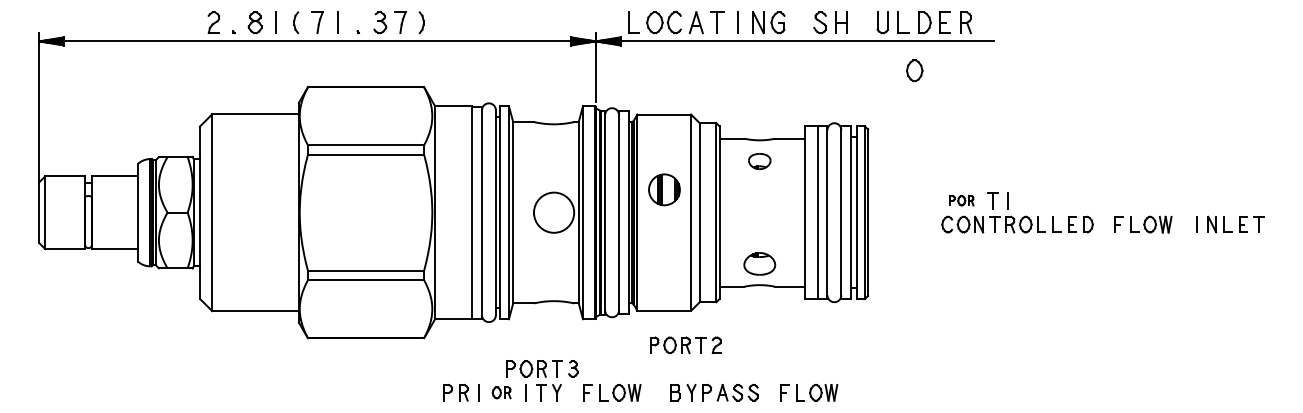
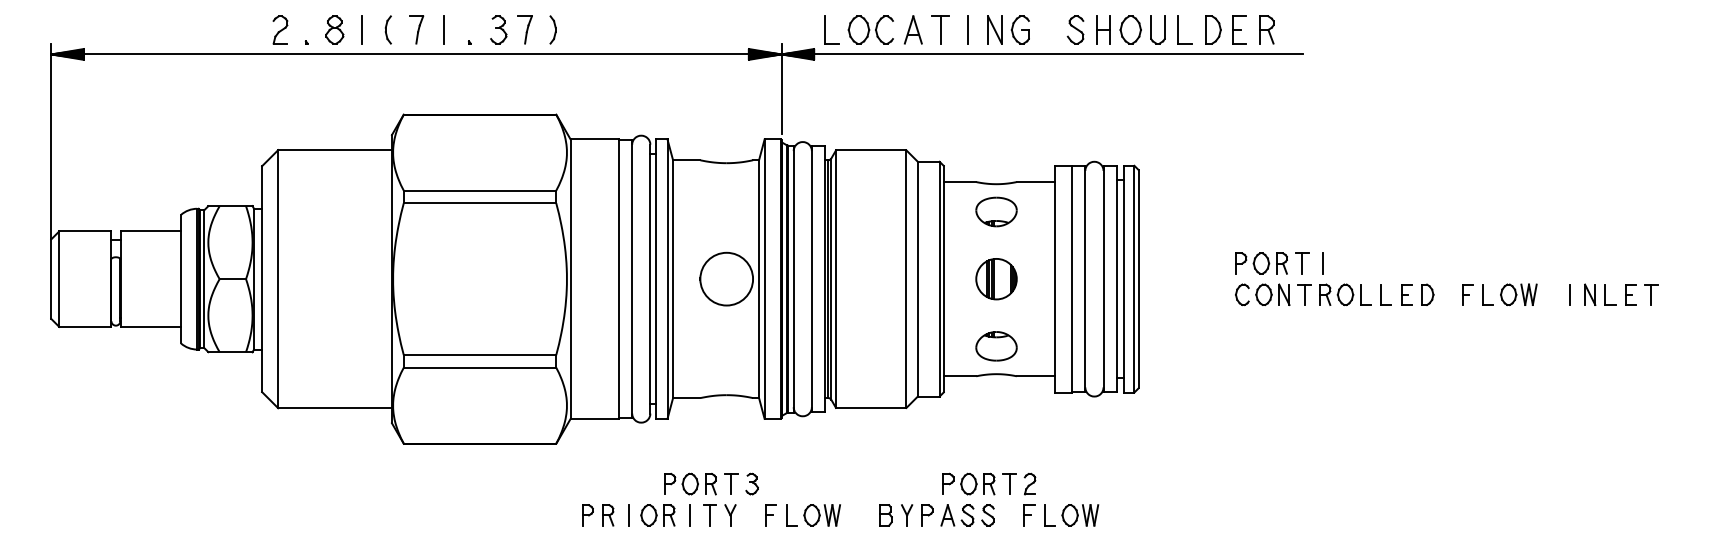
part: (914, 70) -> (1130, 29), moved
part: (759, 161) -> (996, 211), size x1.43
part: (664, 190) -> (996, 279), moved
part: (961, 200) -> (1261, 263), size x1.67
part: (685, 344) -> (989, 483), moved
part: (501, 392) -> (657, 515), size x1.43

